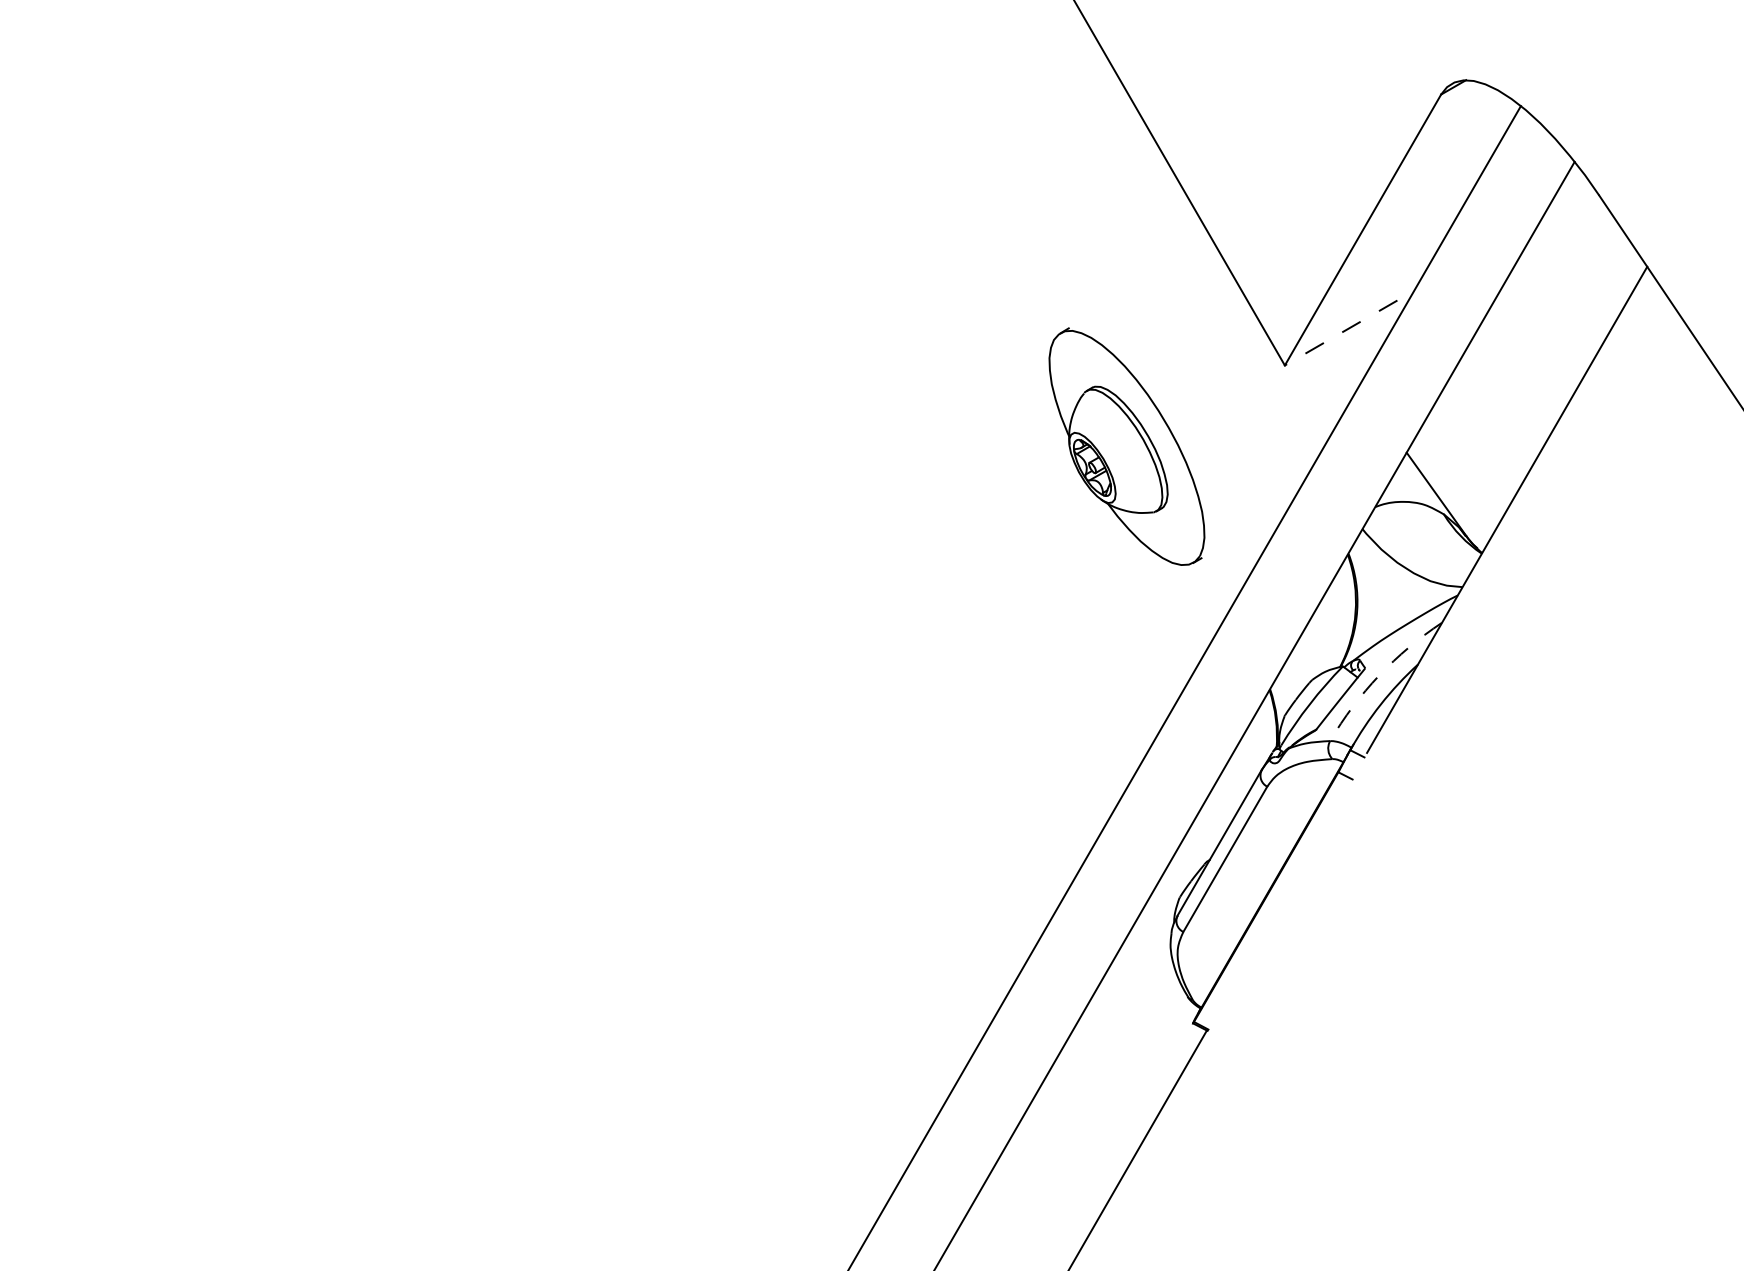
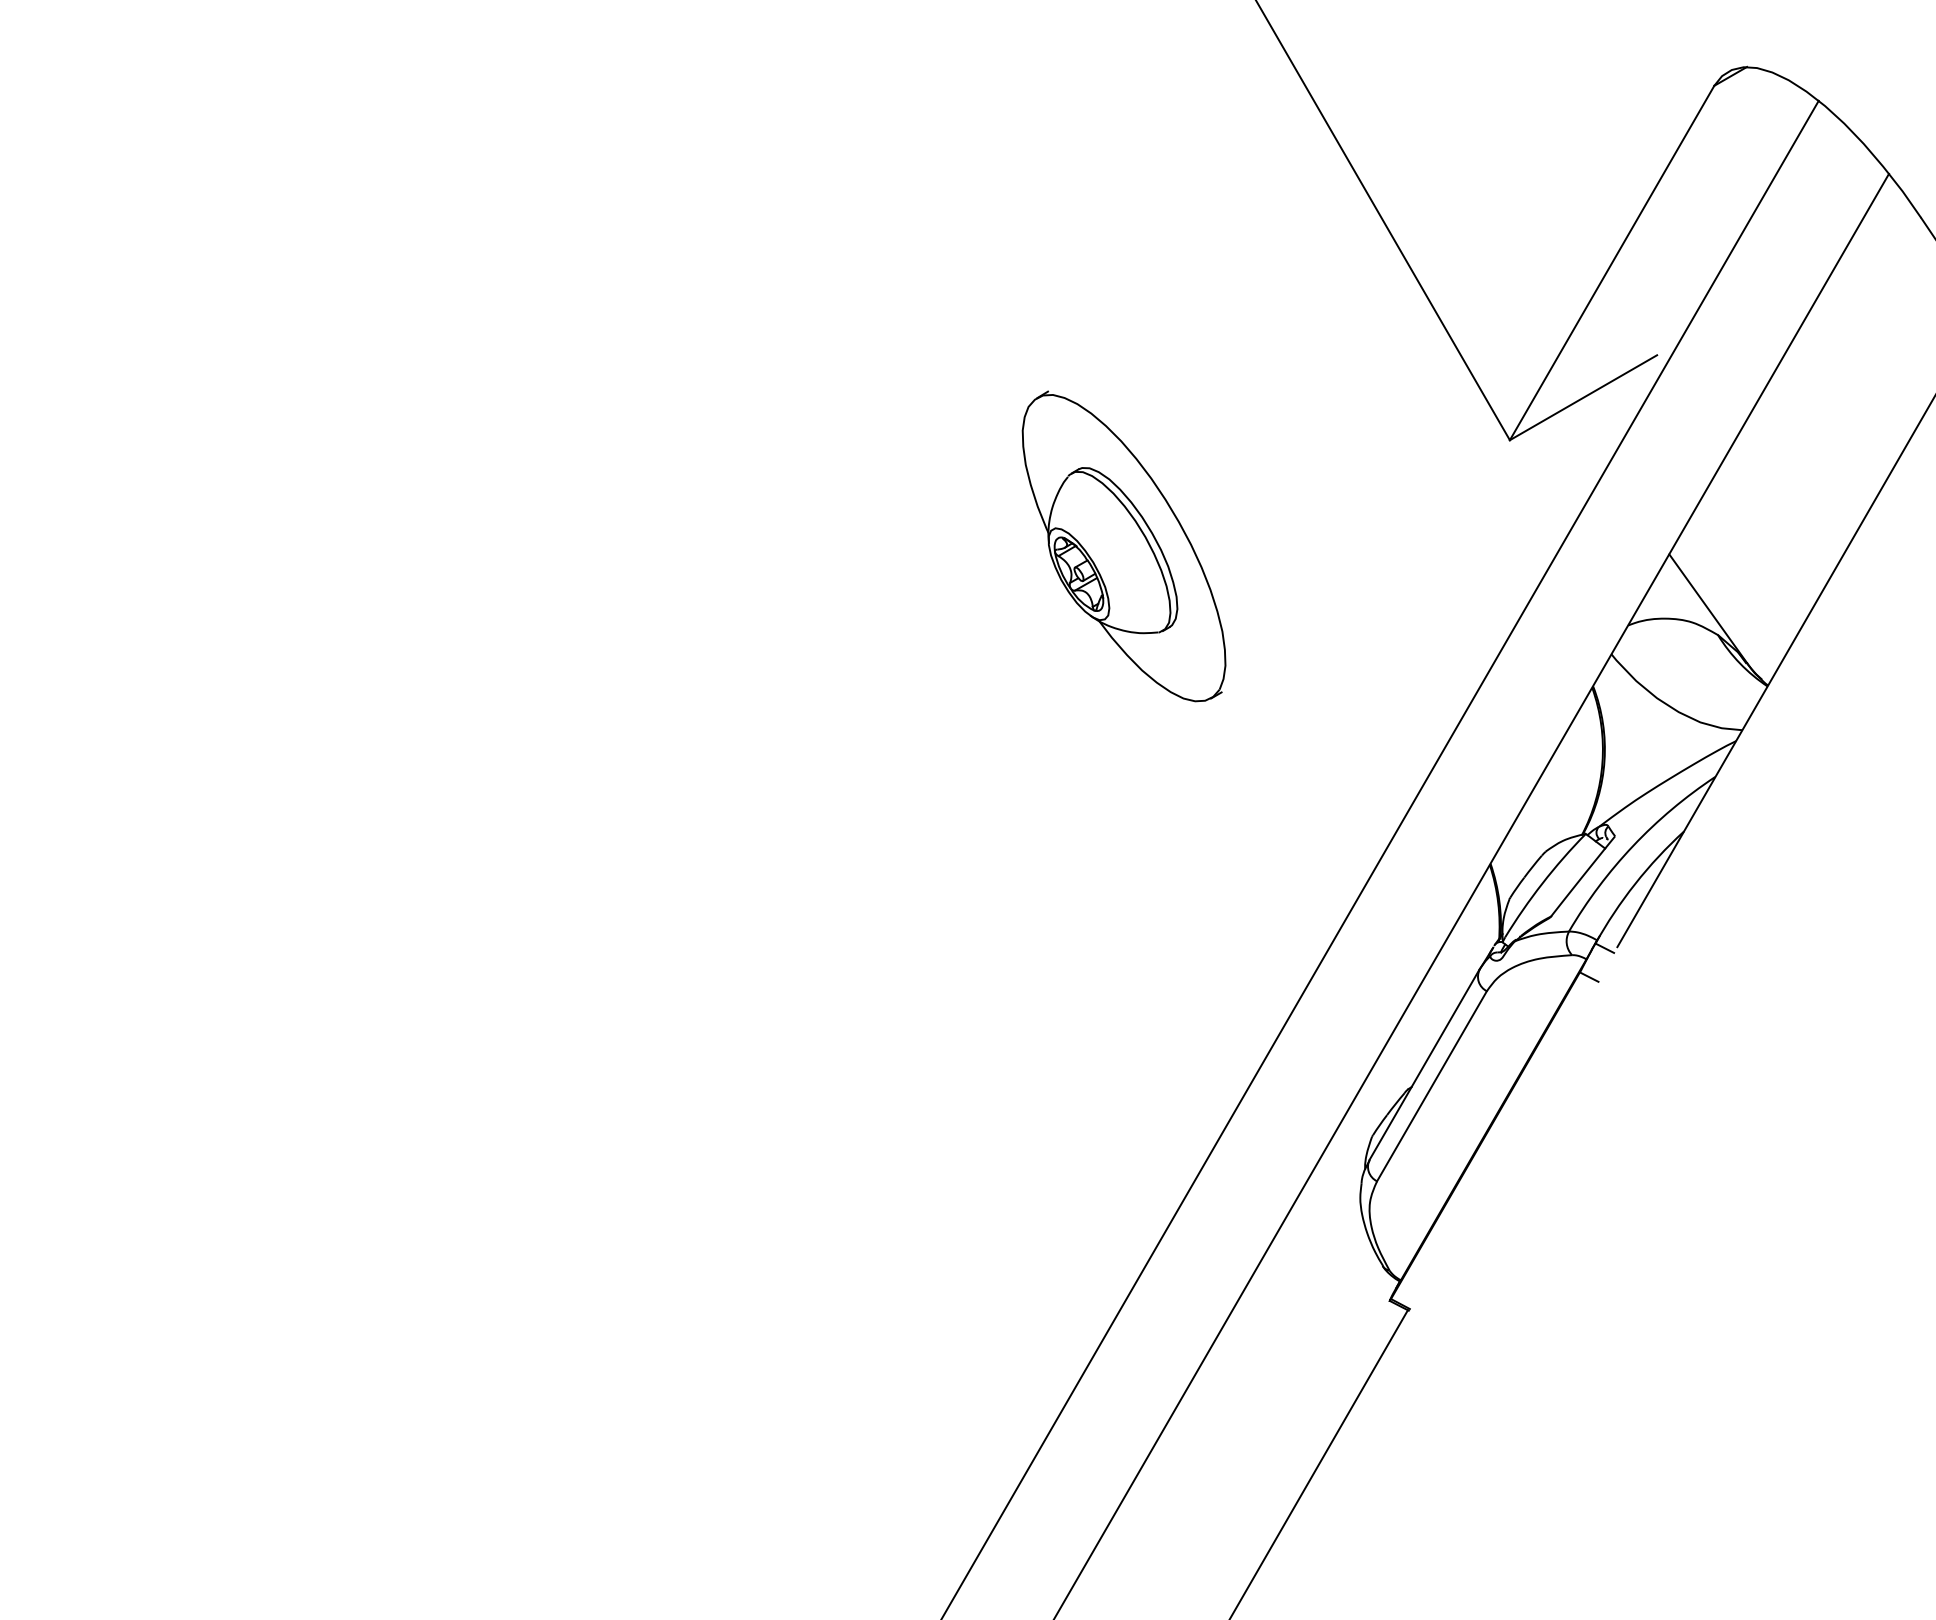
line: (1341, 333) -> (1583, 398), dashed -> solid
part: (1126, 446) -> (1123, 546), moved
arc: (1379, 675) -> (1633, 845), dashed -> solid

